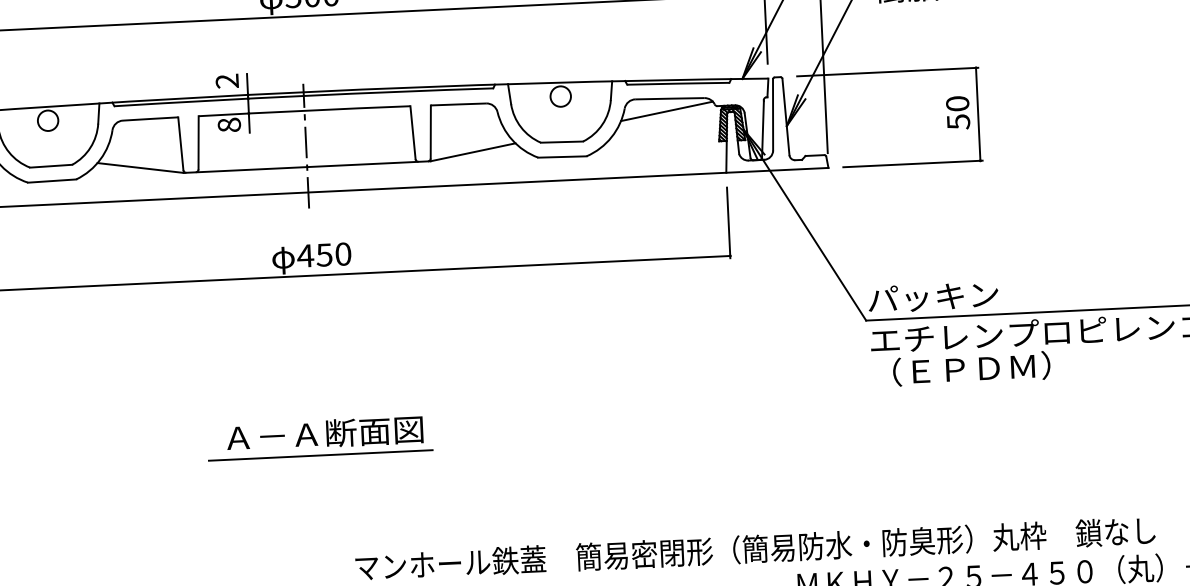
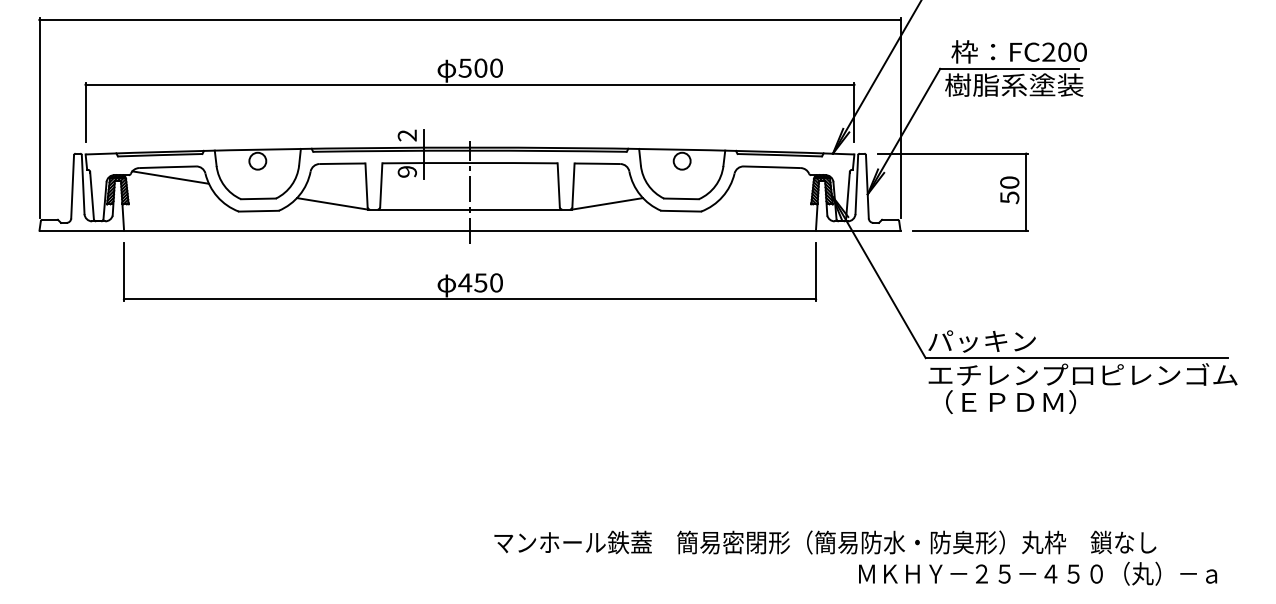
line: (667, 111) -> (769, 177), removed
text: (228, 124) -> (406, 171), 8 -> 9
part: (319, 437) -> (469, 433), removed

